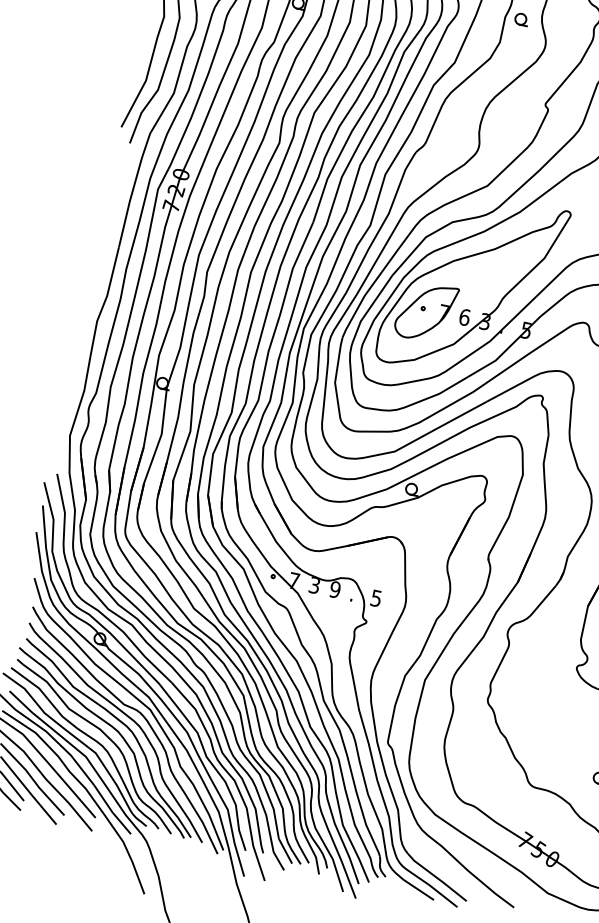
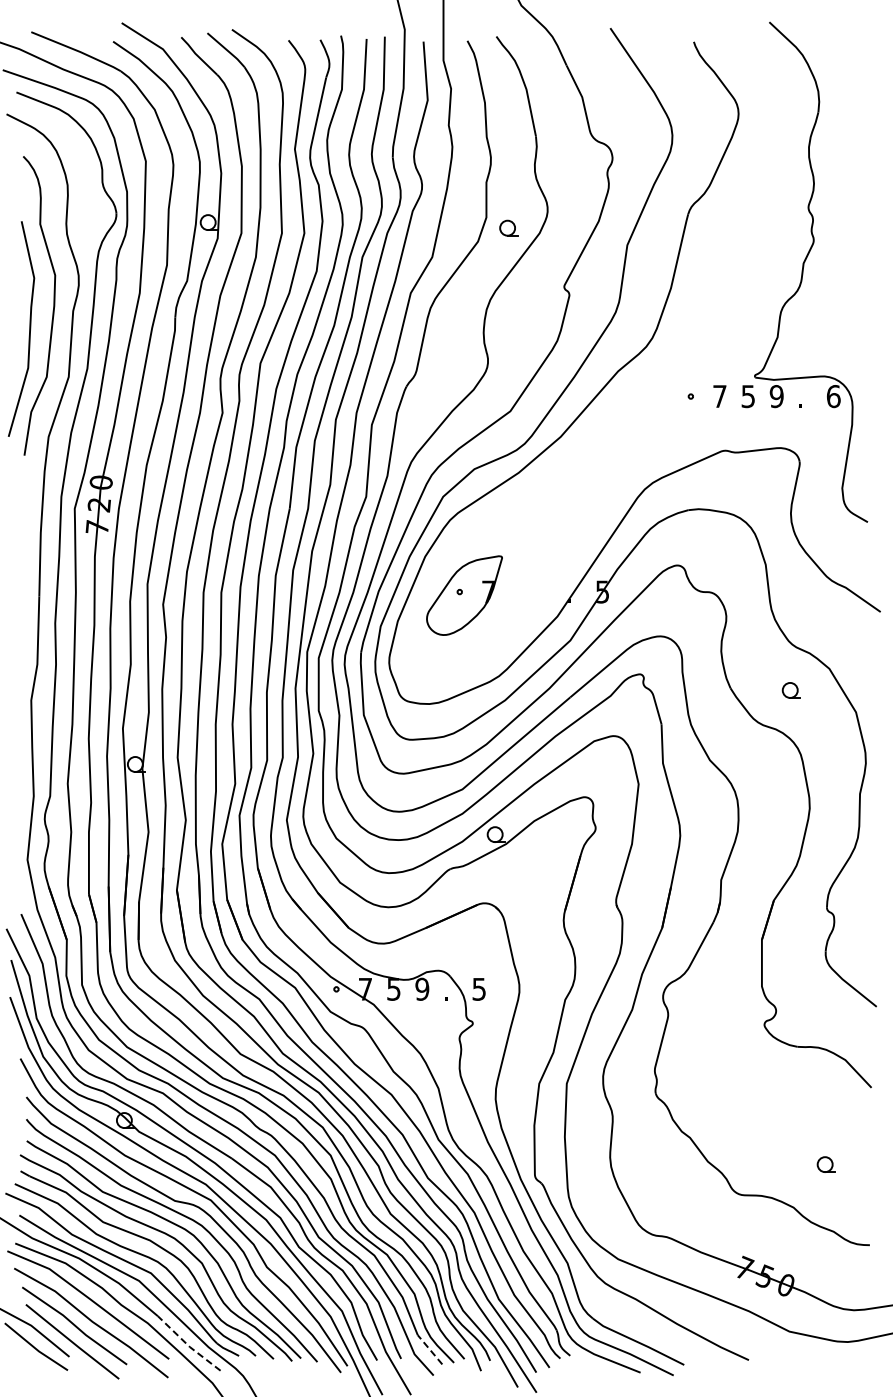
part: (521, 18) -> (508, 227), moved
part: (472, 285) -> (518, 547), removed
text: (314, 584) -> (393, 988), 3 -> 5
line: (111, 810) -> (187, 1345), solid -> dashed
line: (285, 850) -> (429, 1349), solid -> dashed

